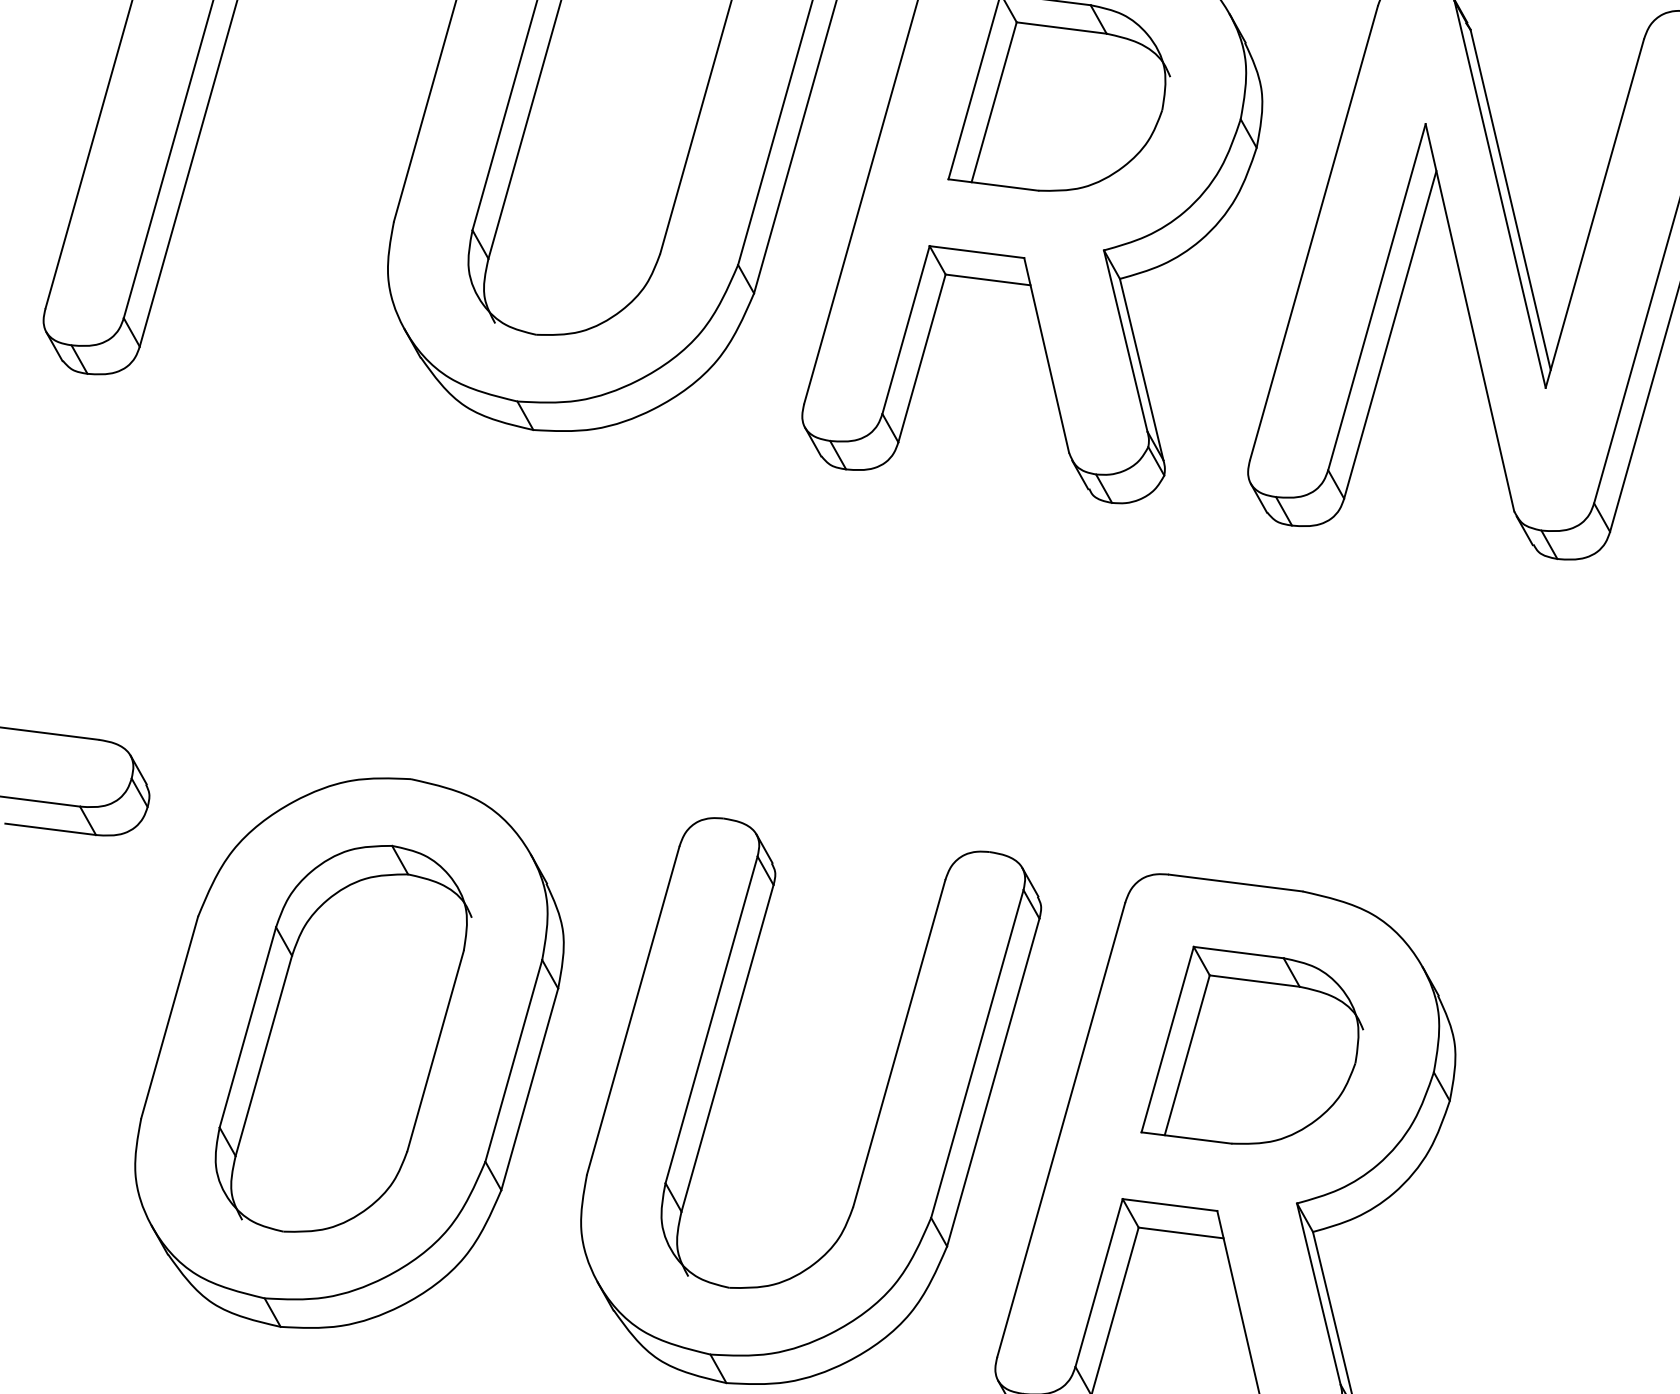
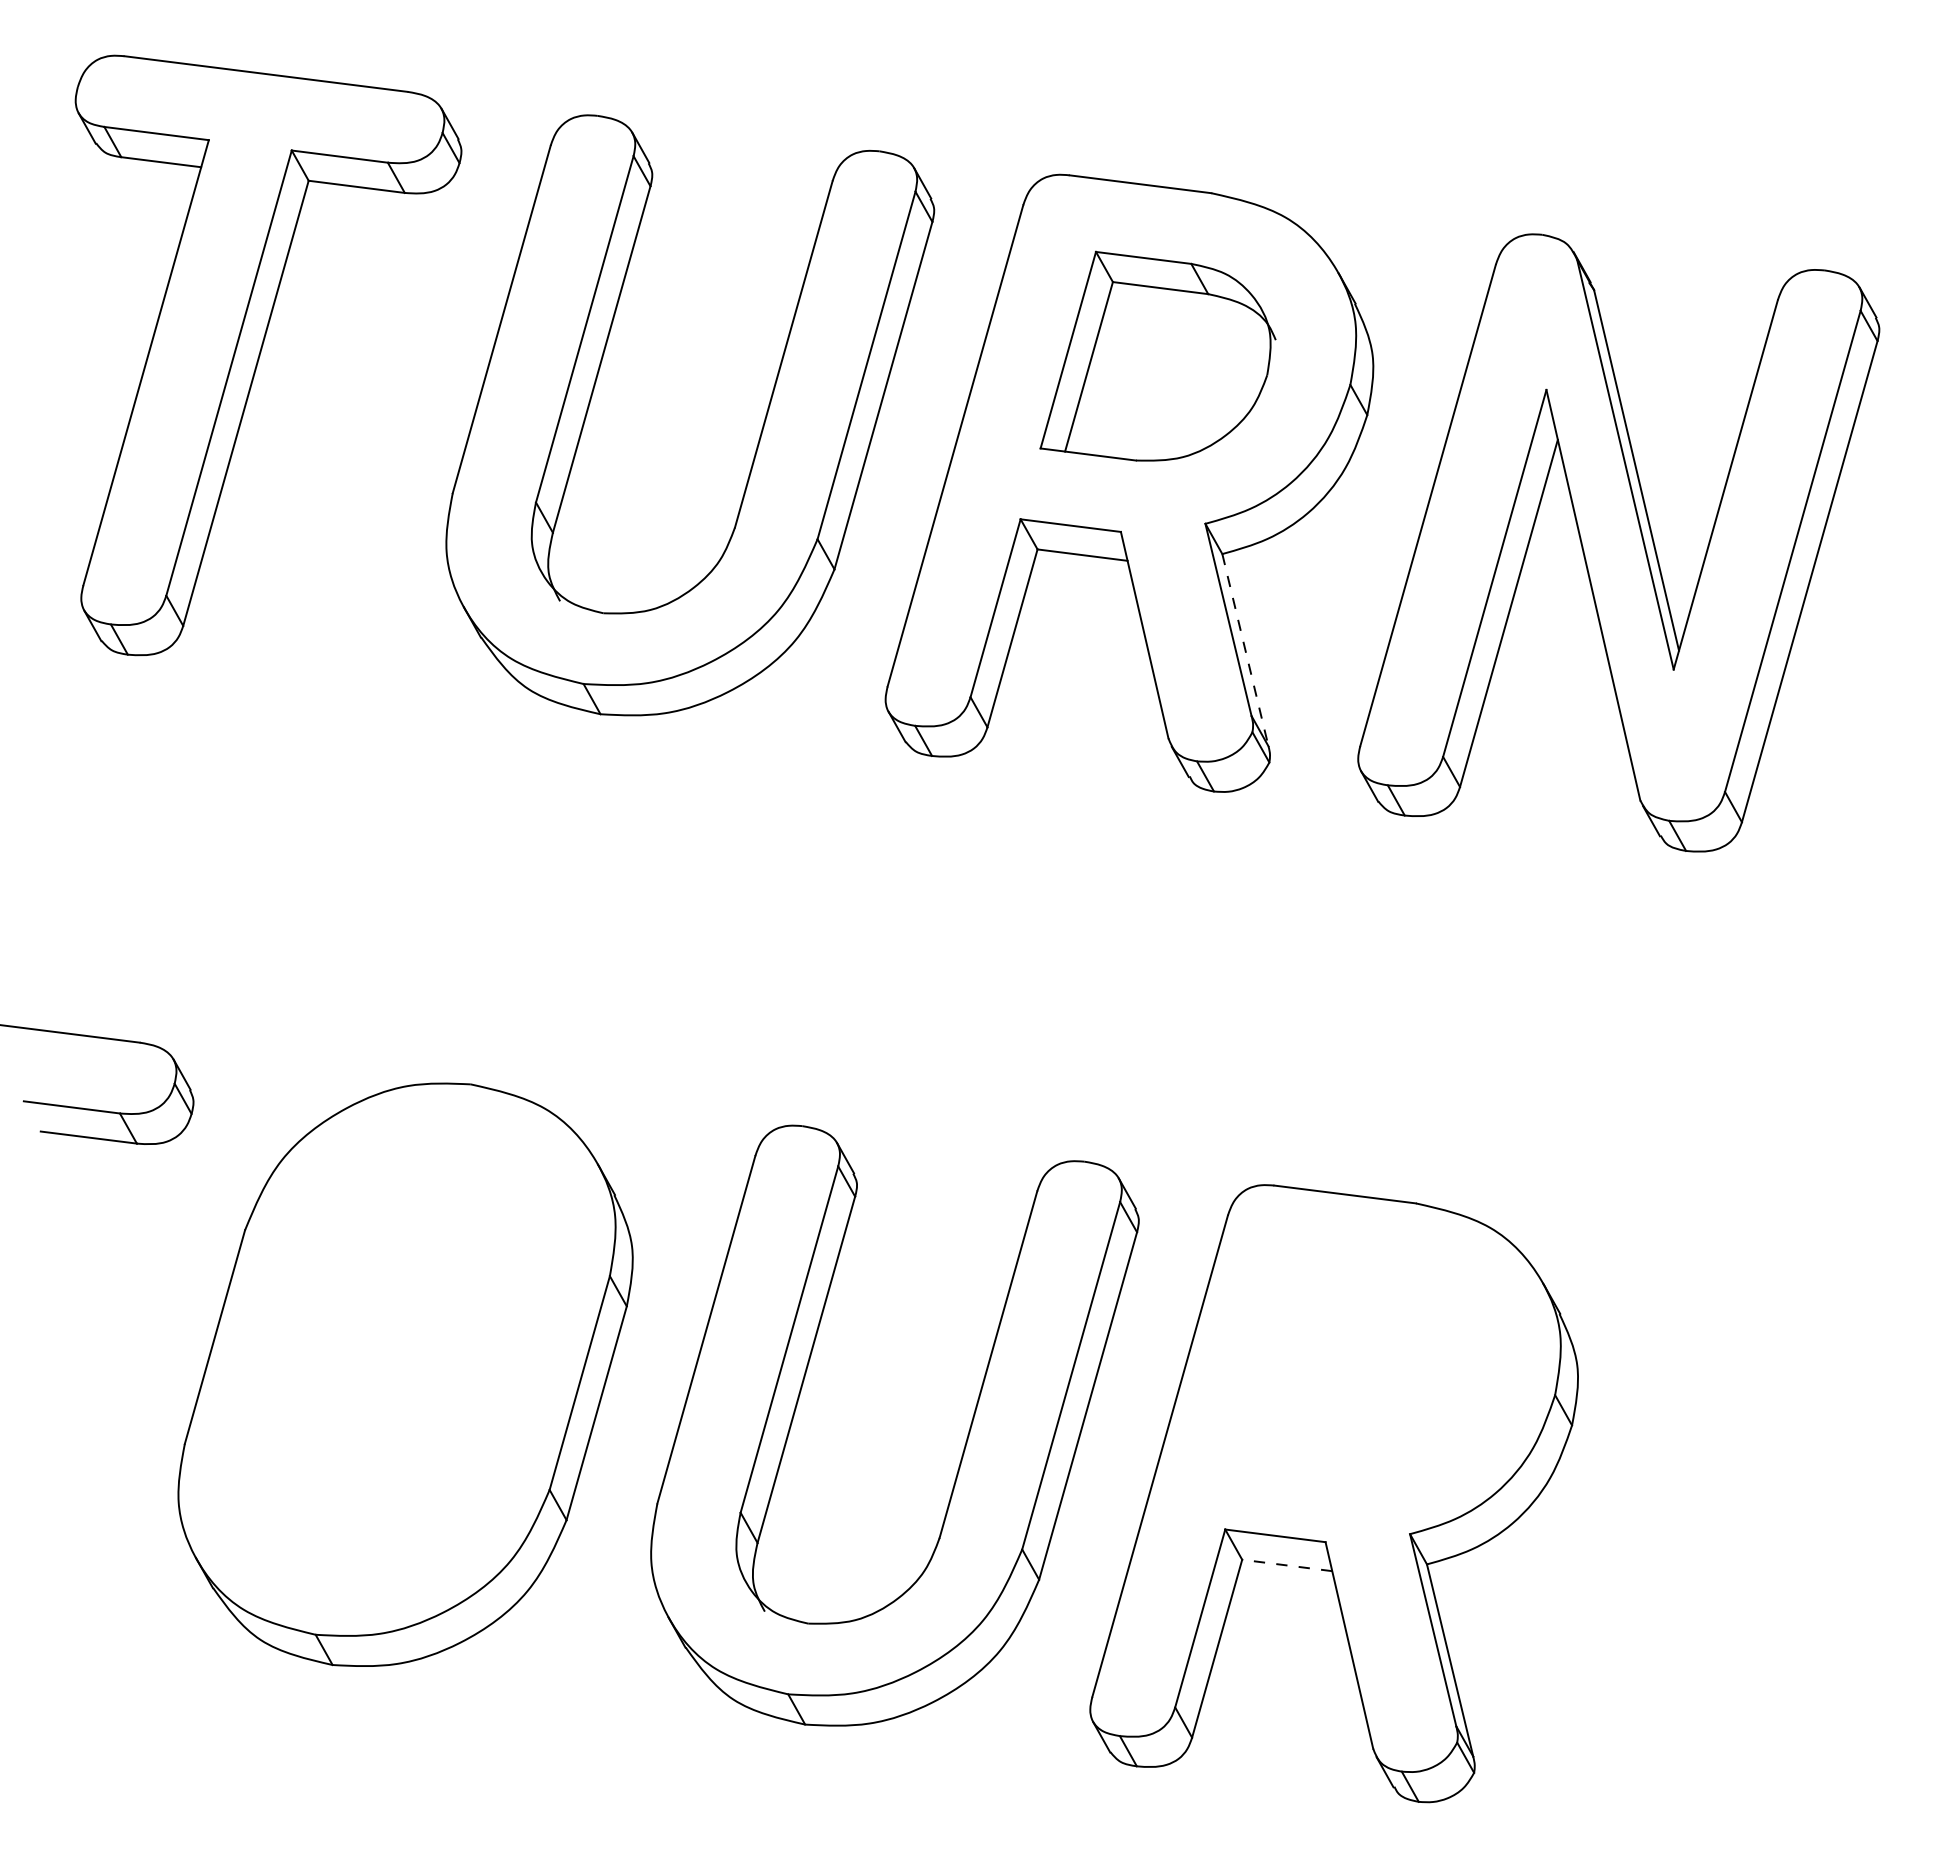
line: (1141, 369) -> (1245, 650), solid -> dashed
part: (342, 1038) -> (398, 1359), removed
part: (1252, 1045) -> (1362, 1366), removed
line: (1180, 1233) -> (1286, 1565), solid -> dashed

